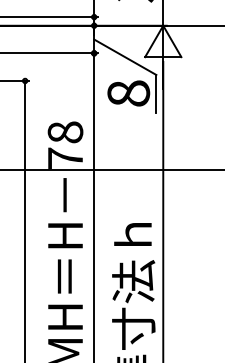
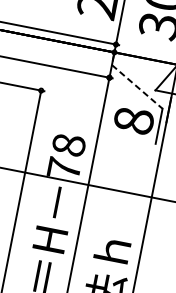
line: (125, 57) -> (137, 87), solid -> dashed

